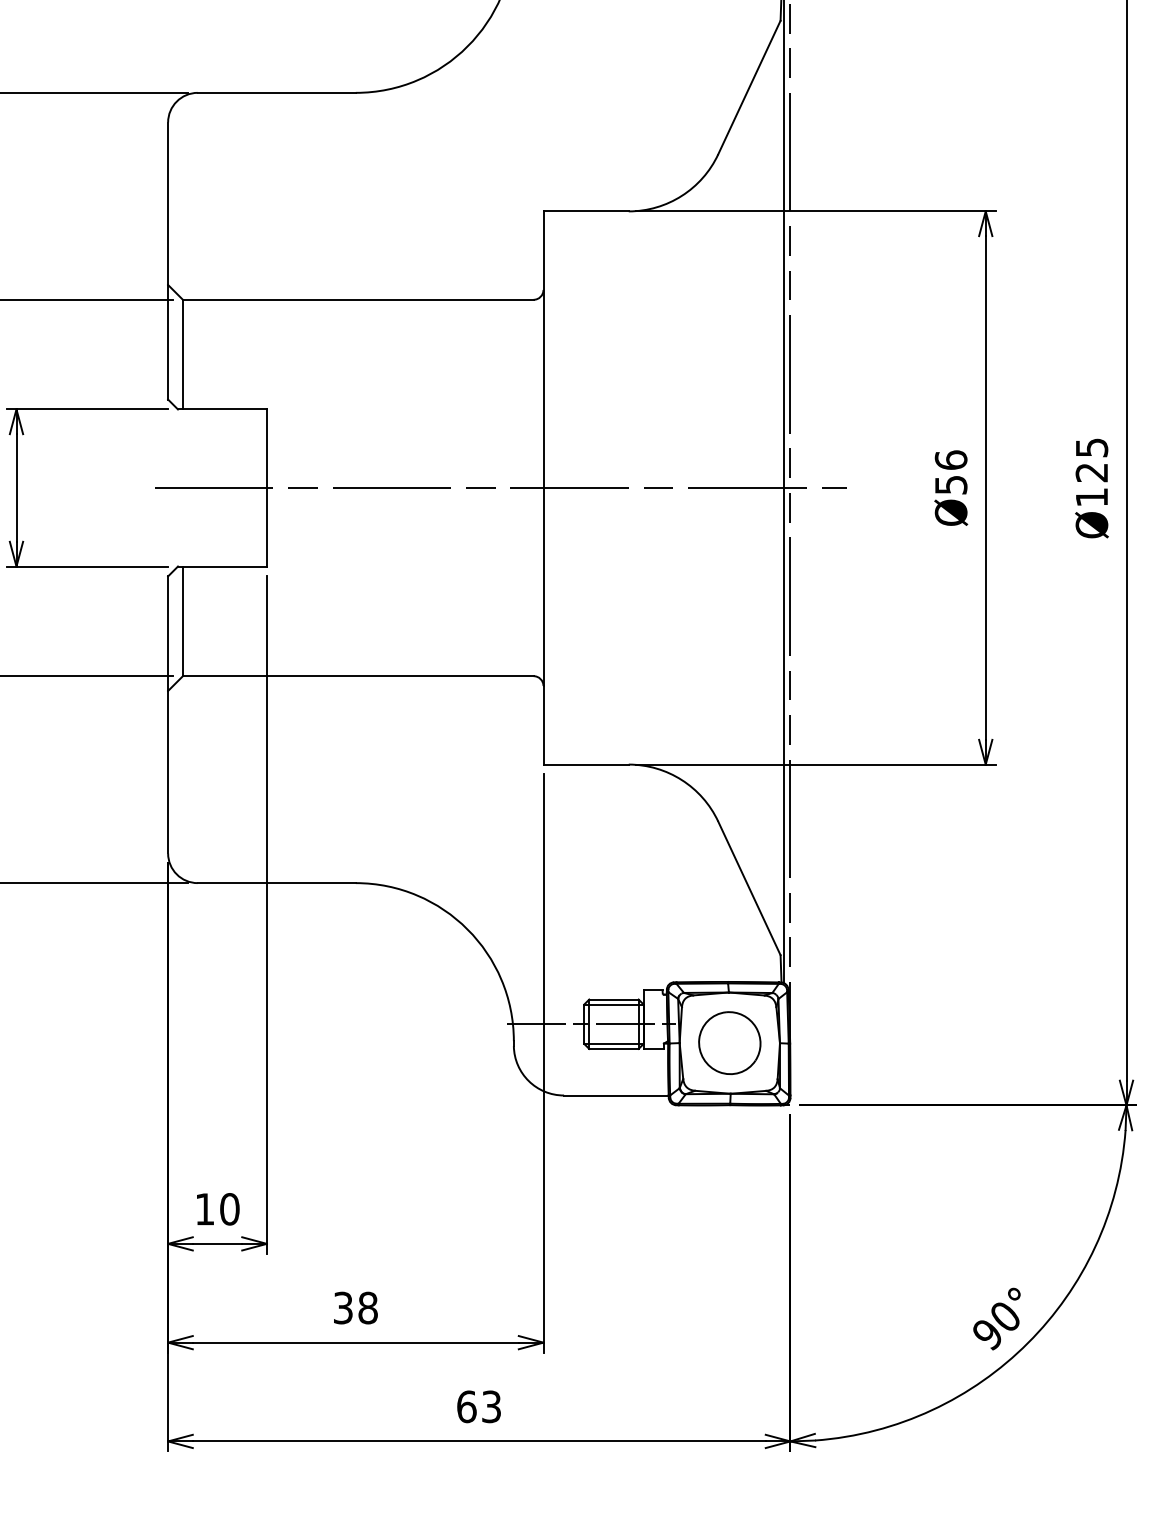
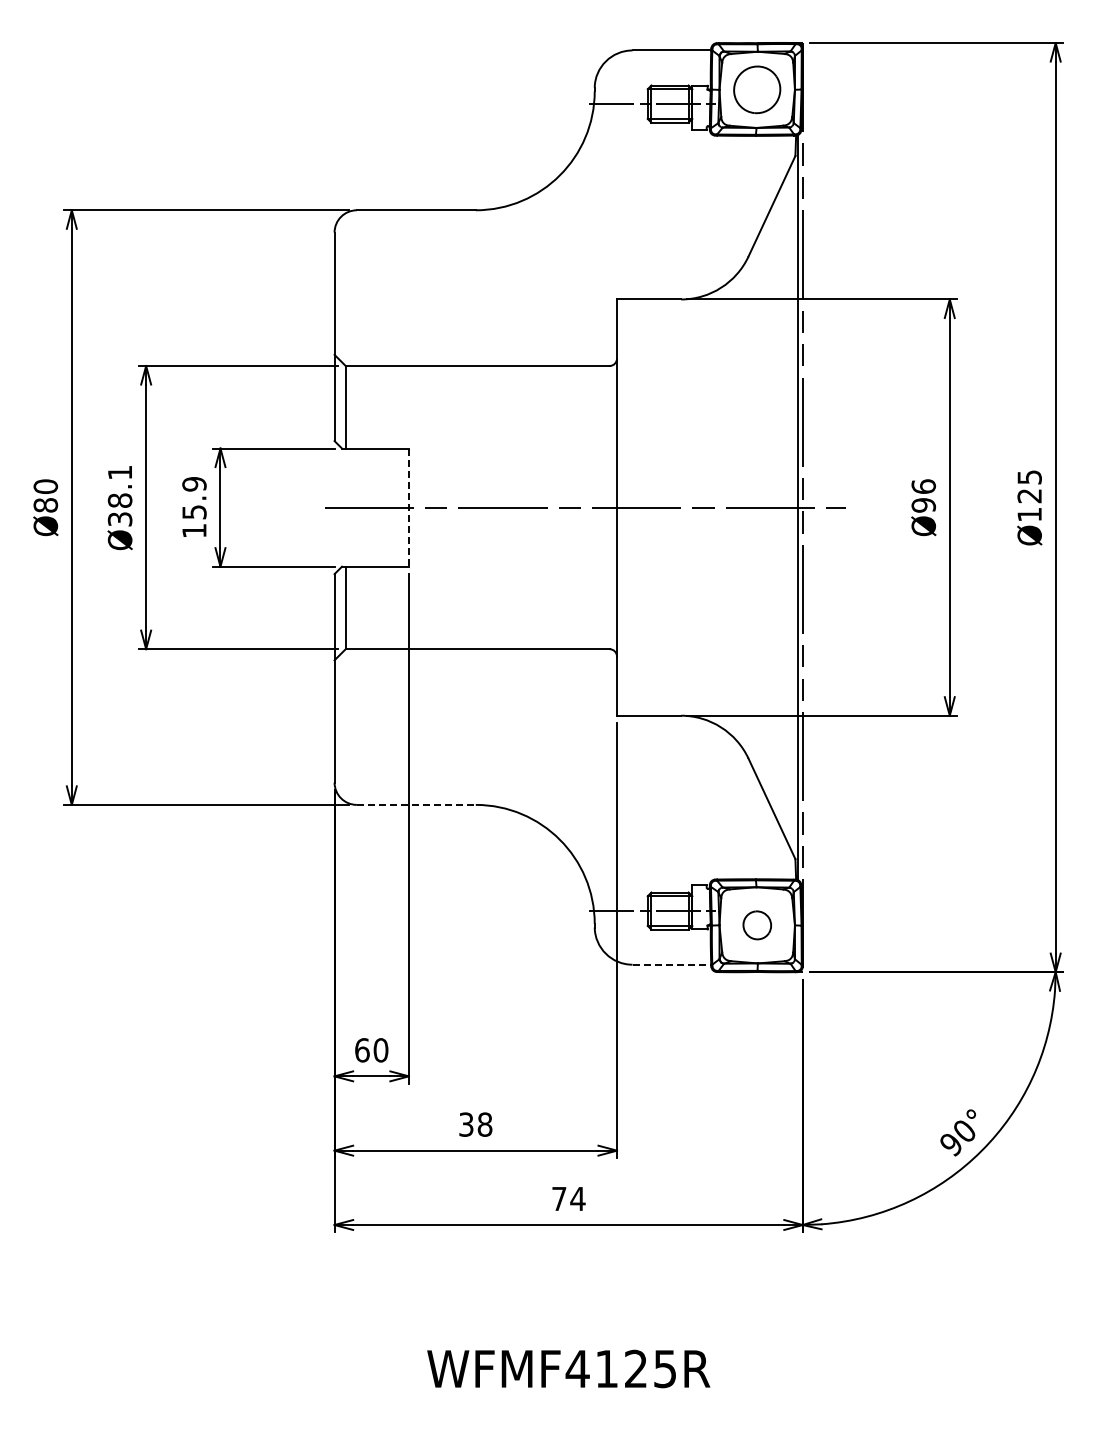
text: (950, 485) -> (923, 505), Ø56 -> Ø96
line: (266, 489) -> (408, 508), solid -> dashed
line: (276, 882) -> (416, 804), solid -> dashed
part: (730, 1043) -> (757, 925), size x0.6
line: (617, 1095) -> (672, 964), solid -> dashed
text: (205, 1209) -> (362, 1050), 10 -> 60
text: (479, 1406) -> (568, 1198), 63 -> 74

